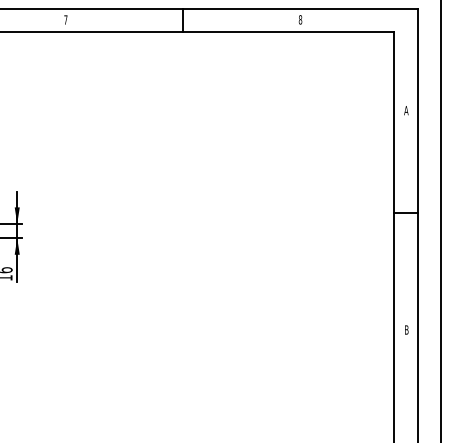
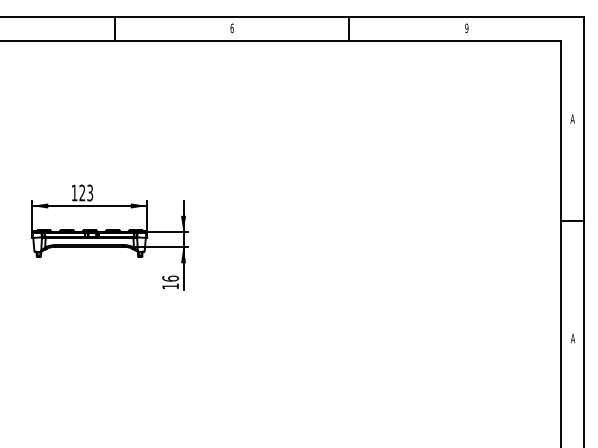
text: (300, 19) -> (466, 27), 8 -> 9
text: (65, 20) -> (231, 28), 7 -> 6
text: (406, 330) -> (572, 338), B -> A

